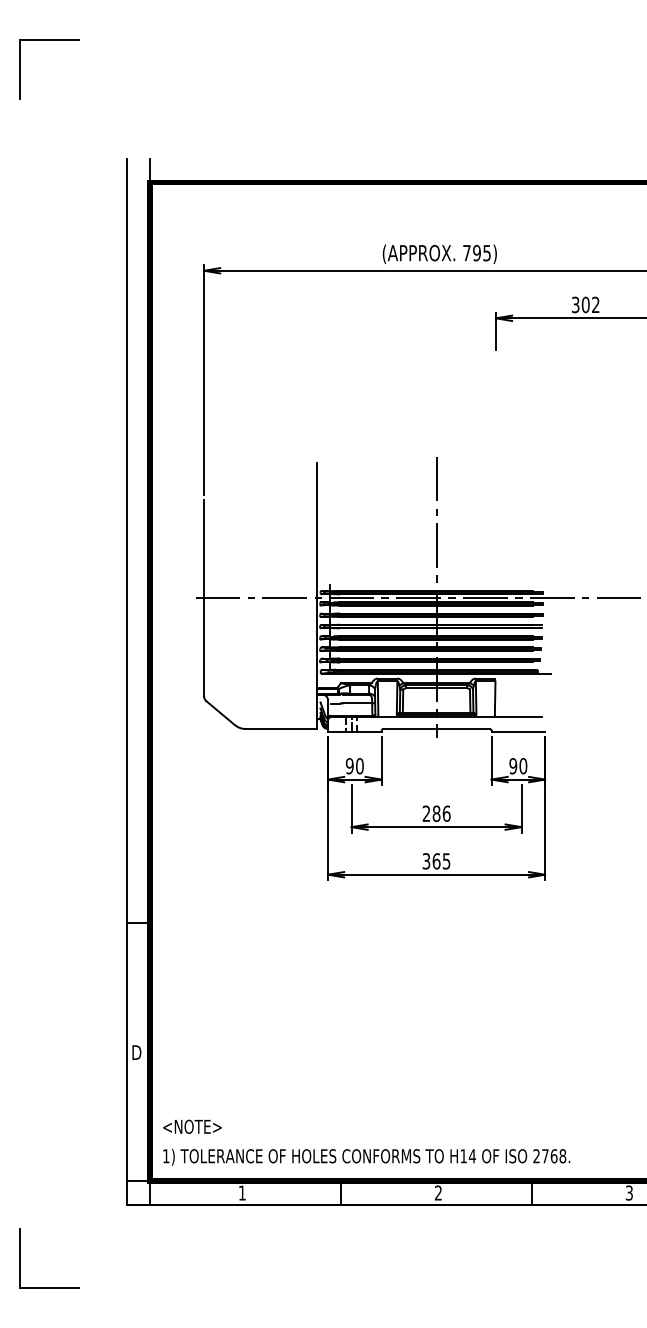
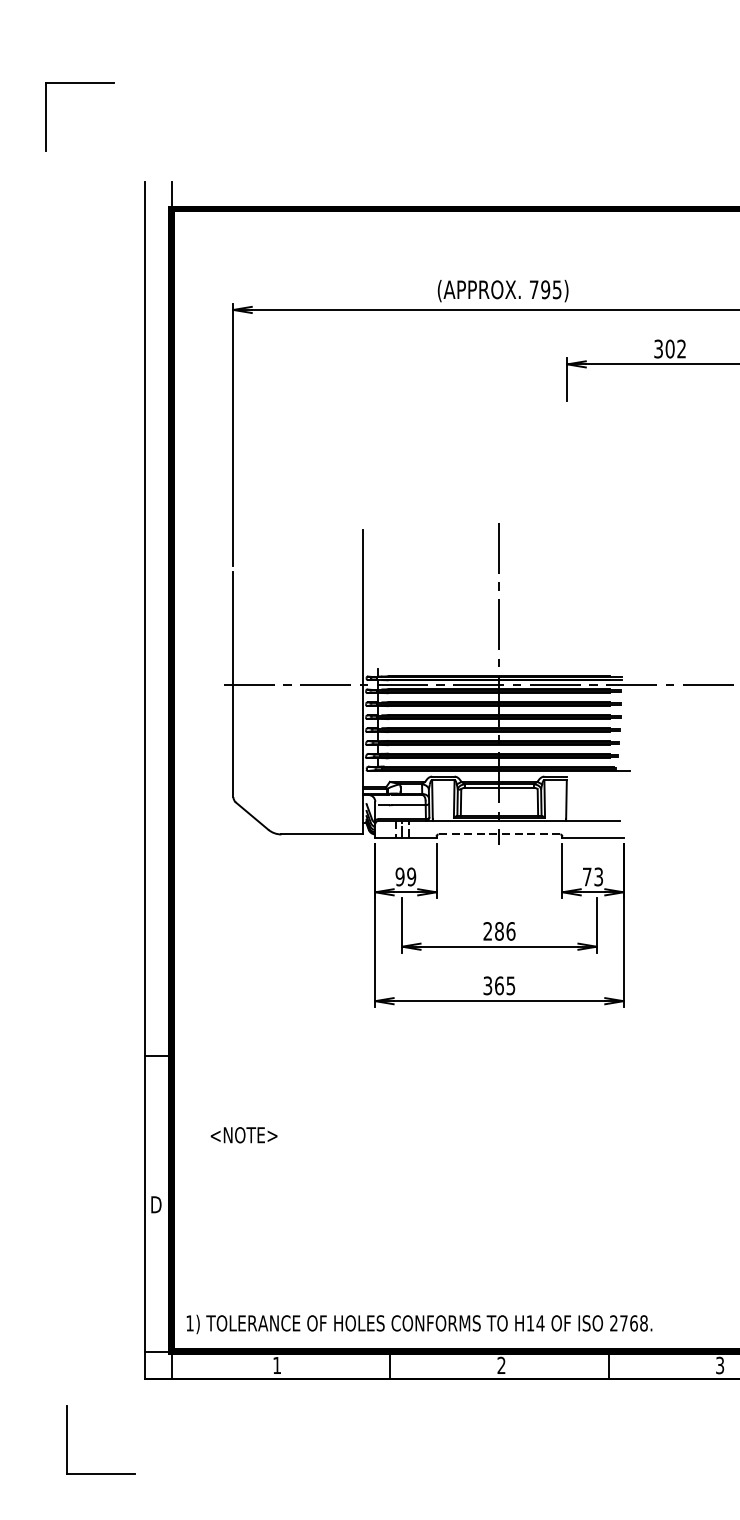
part: (49, 40) -> (80, 84), moved
line: (436, 729) -> (499, 834), solid -> dashed
text: (359, 766) -> (411, 877), 90 -> 99
text: (518, 766) -> (593, 877), 90 -> 73
text: (192, 1126) -> (244, 1134), moved
part: (20, 1258) -> (67, 1440), moved

